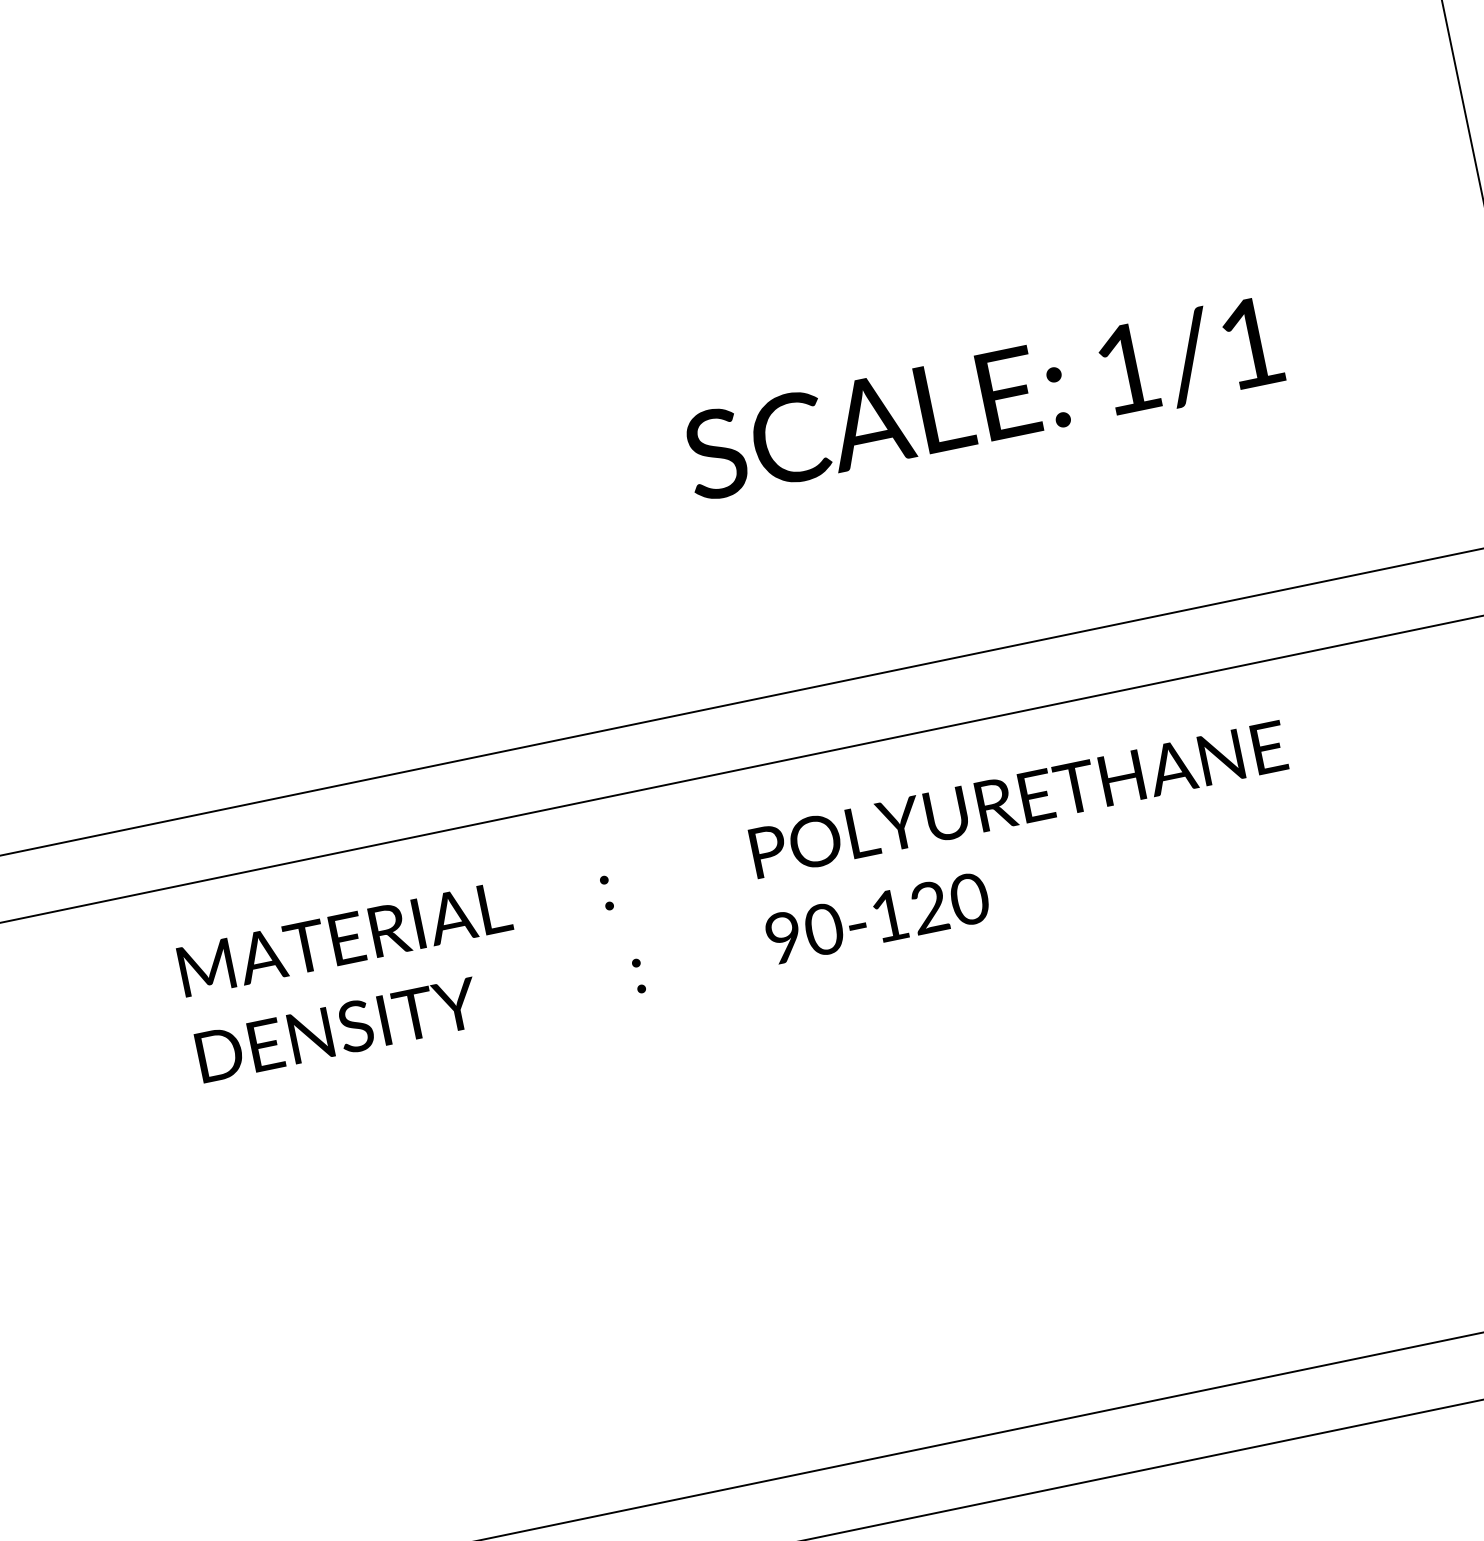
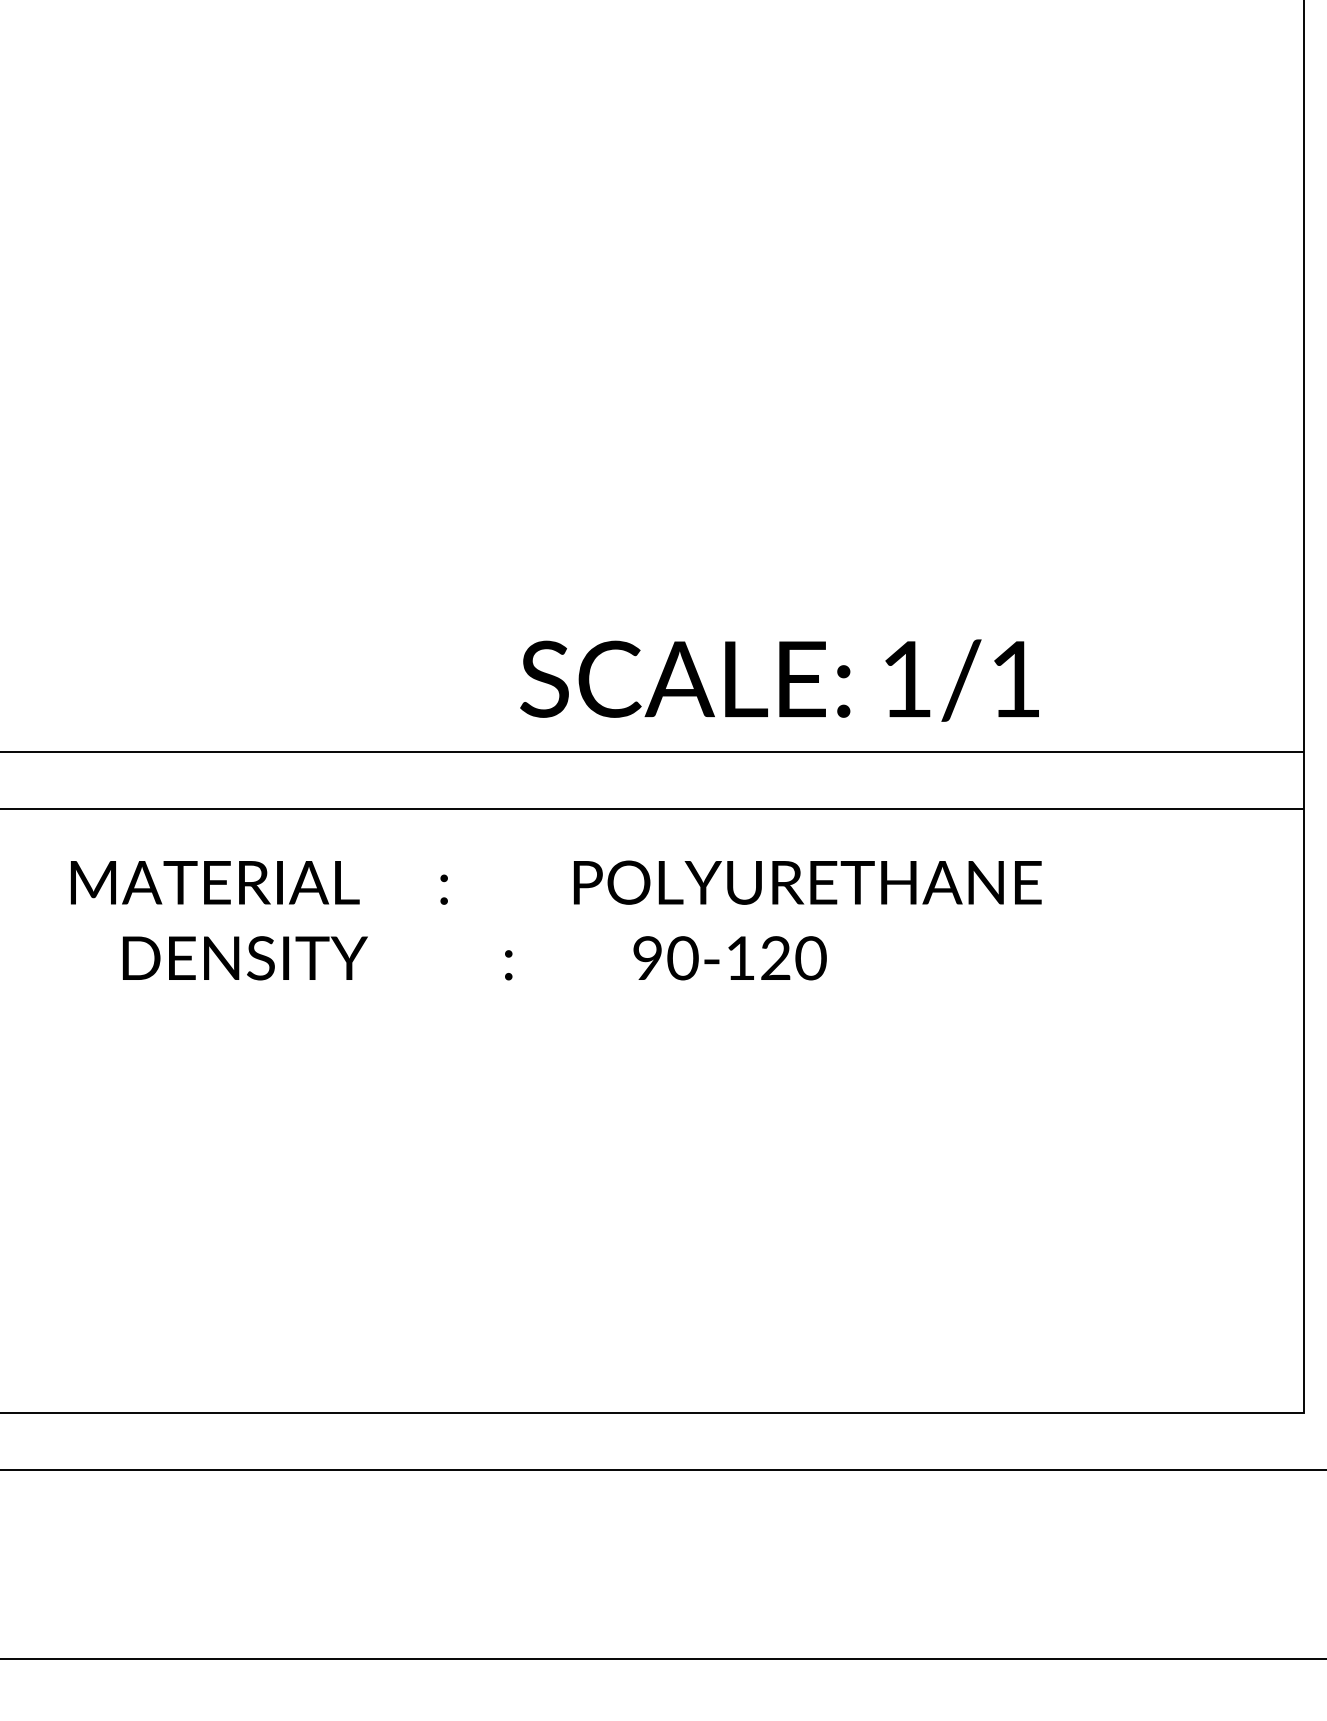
text: (983, 399) -> (779, 680), moved
text: (877, 918) -> (729, 958), moved
text: (419, 1013) -> (317, 958), moved

